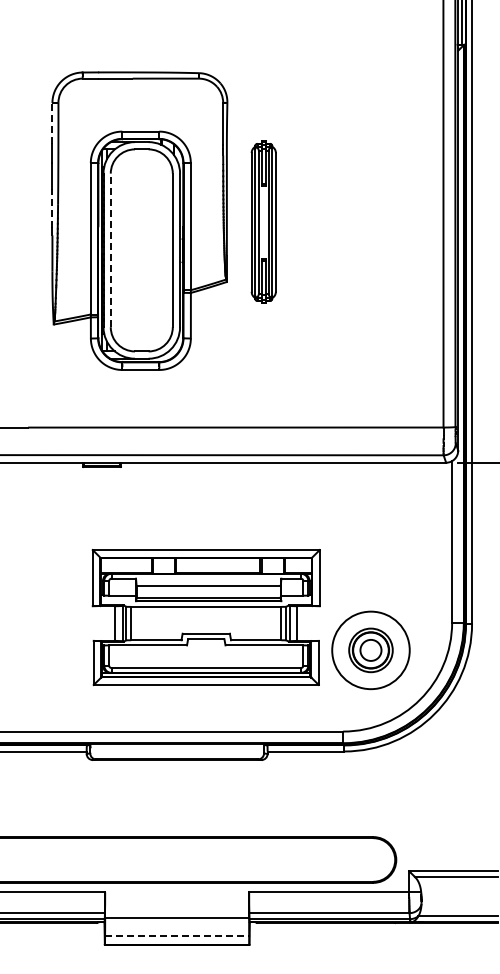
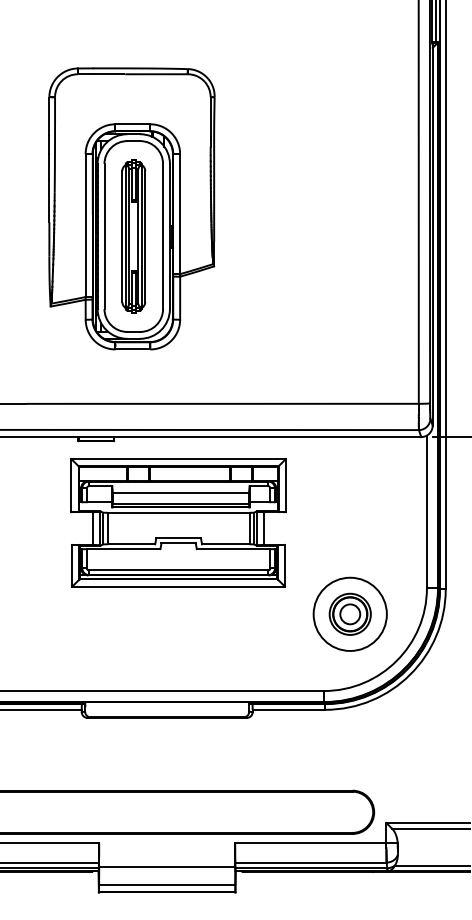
line: (52, 122) -> (49, 115), dashed -> solid
line: (52, 208) -> (49, 196), dashed -> solid
part: (263, 221) -> (133, 235), moved
line: (110, 250) -> (104, 236), dashed -> solid
part: (205, 617) -> (177, 522), moved
line: (177, 936) -> (167, 884), dashed -> solid

